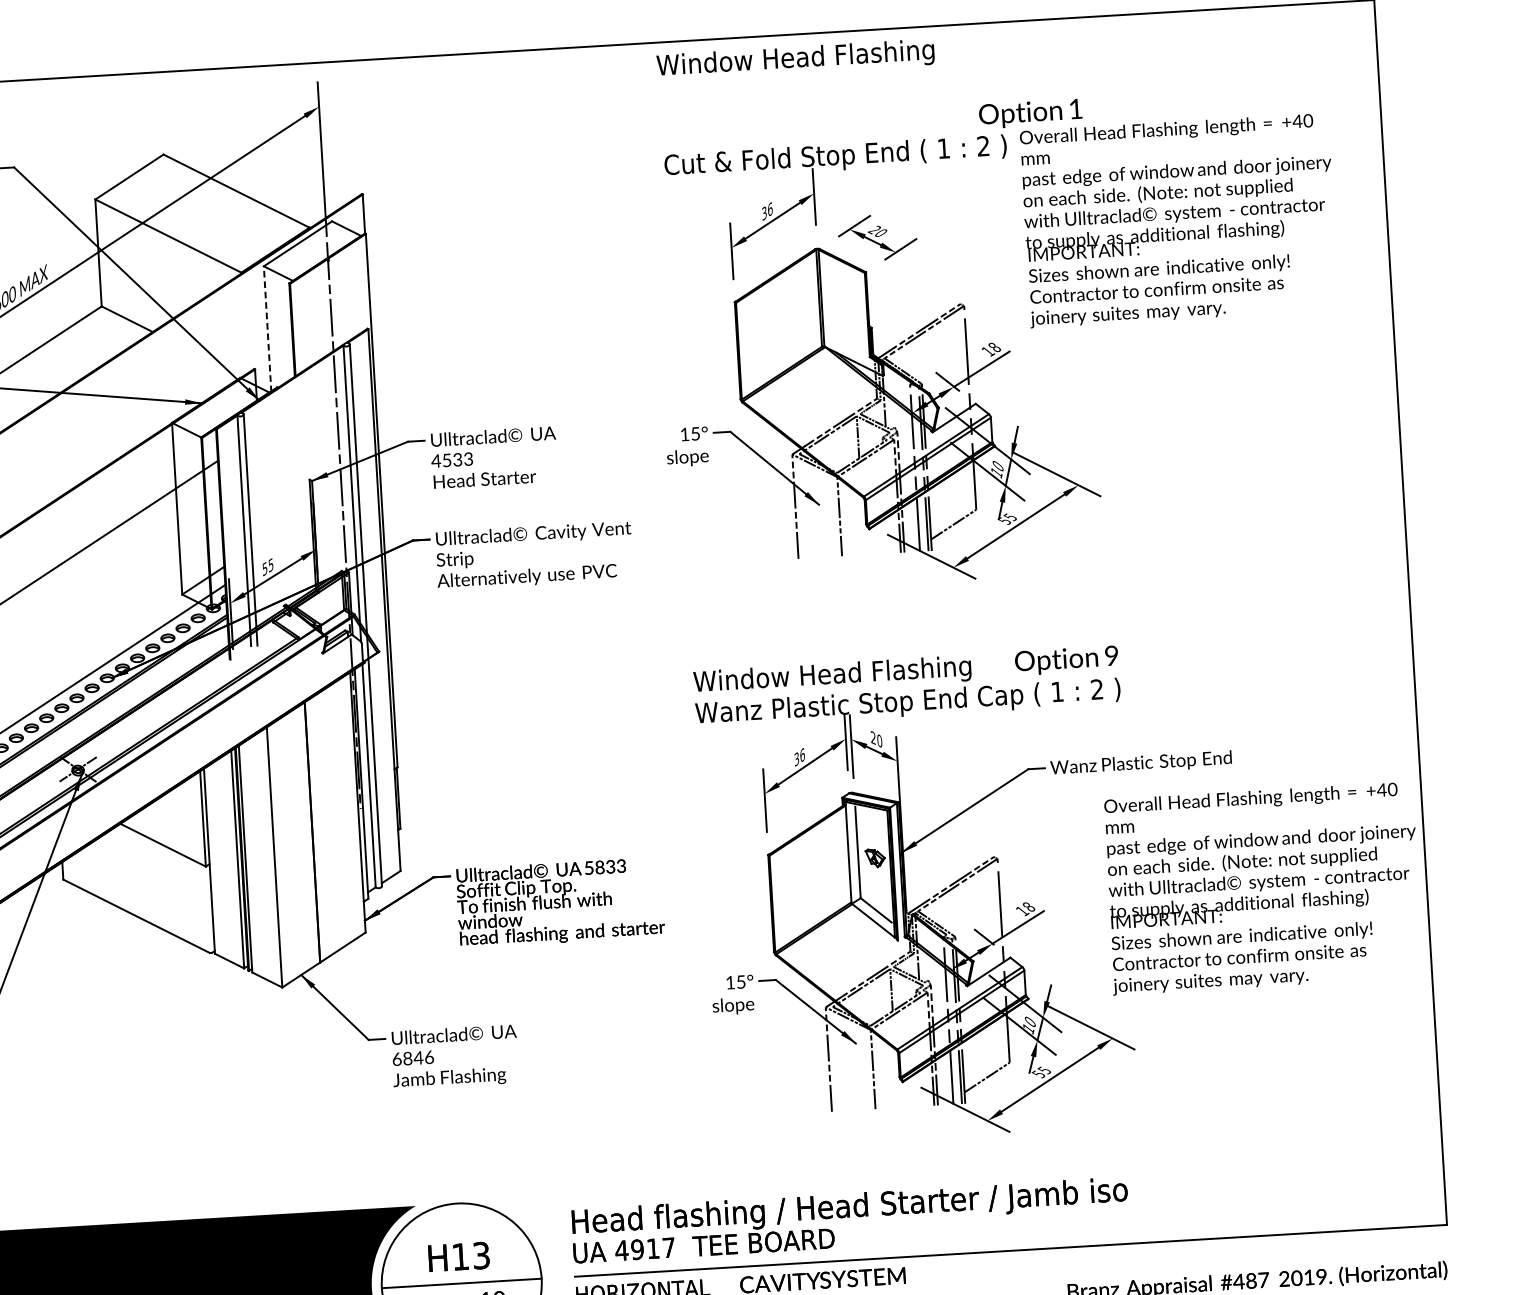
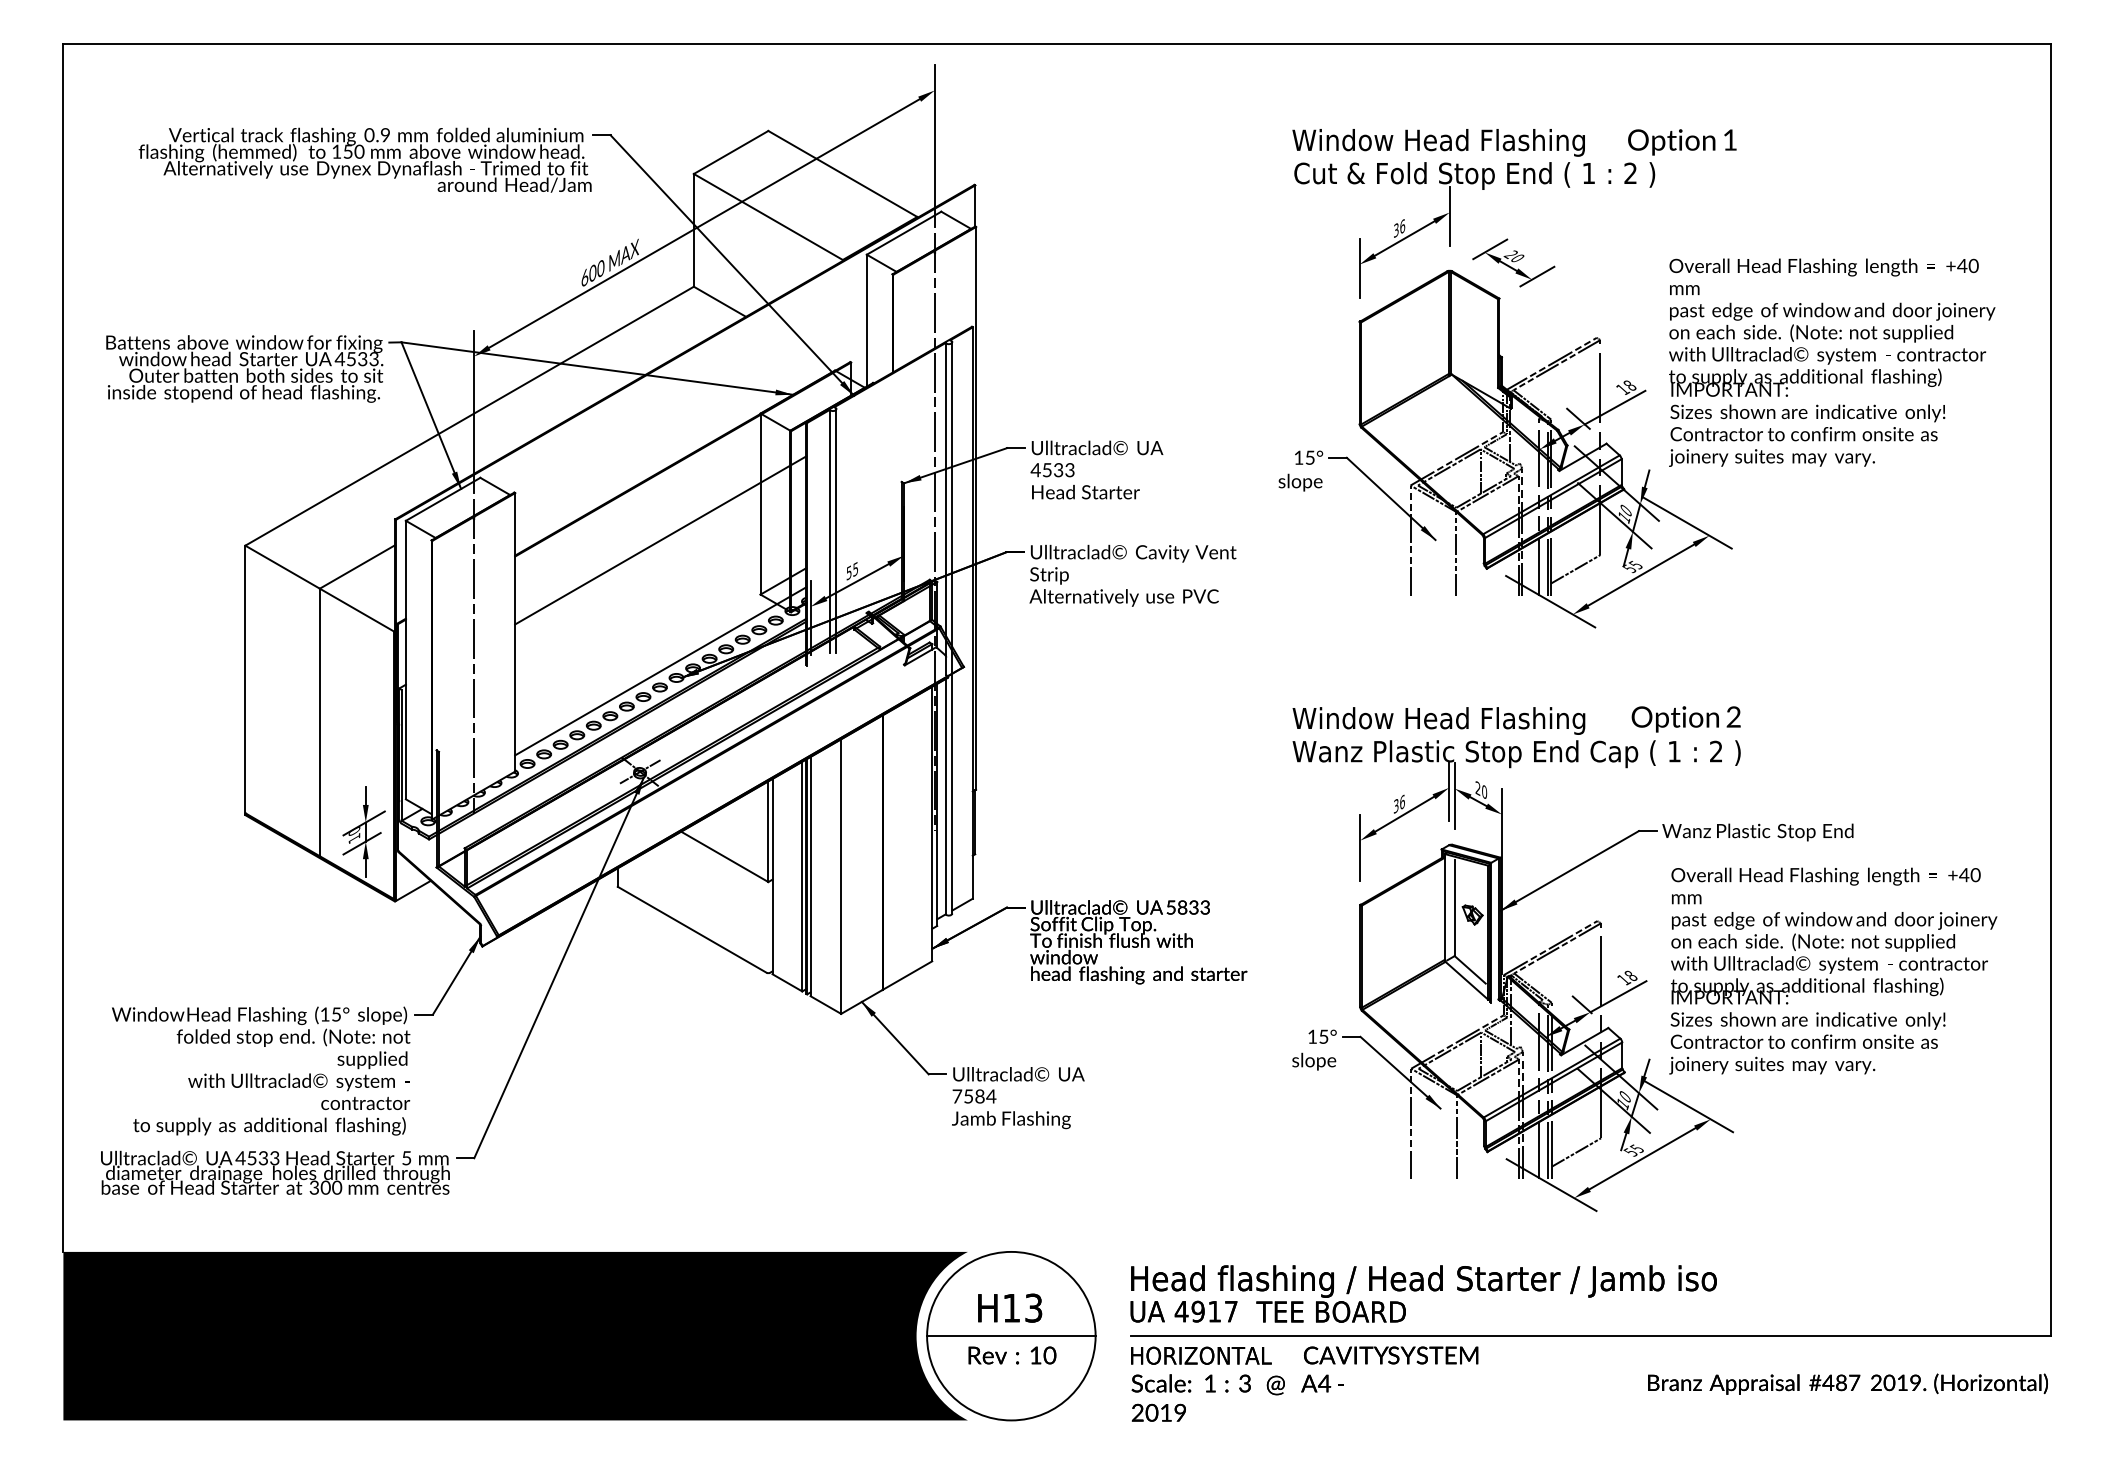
text: (795, 59) -> (1438, 142), moved
text: (1179, 220) -> (1832, 362), moved
line: (267, 328) -> (866, 320), dashed -> solid
text: (1111, 656) -> (1733, 717), 9 -> 2
text: (1263, 887) -> (1833, 970), moved
text: (413, 1058) -> (974, 1096), 6846 -> 7584

